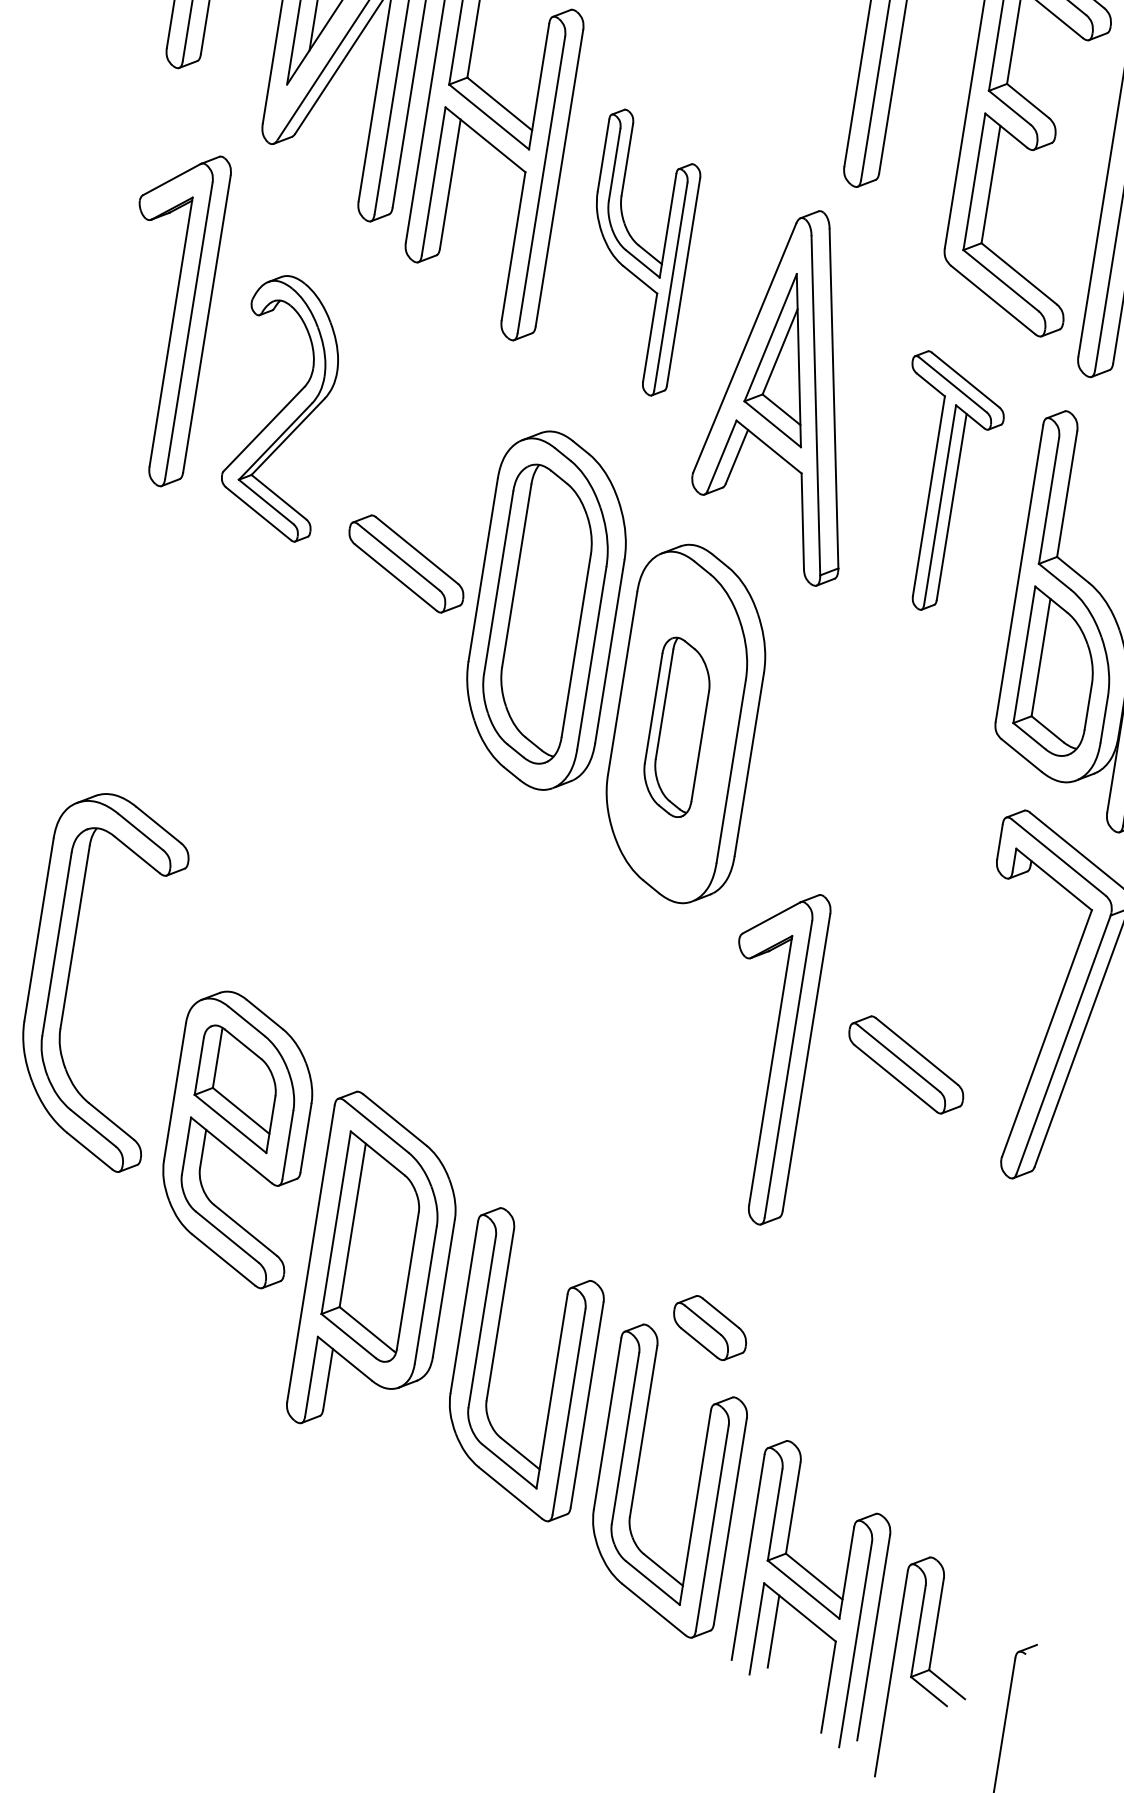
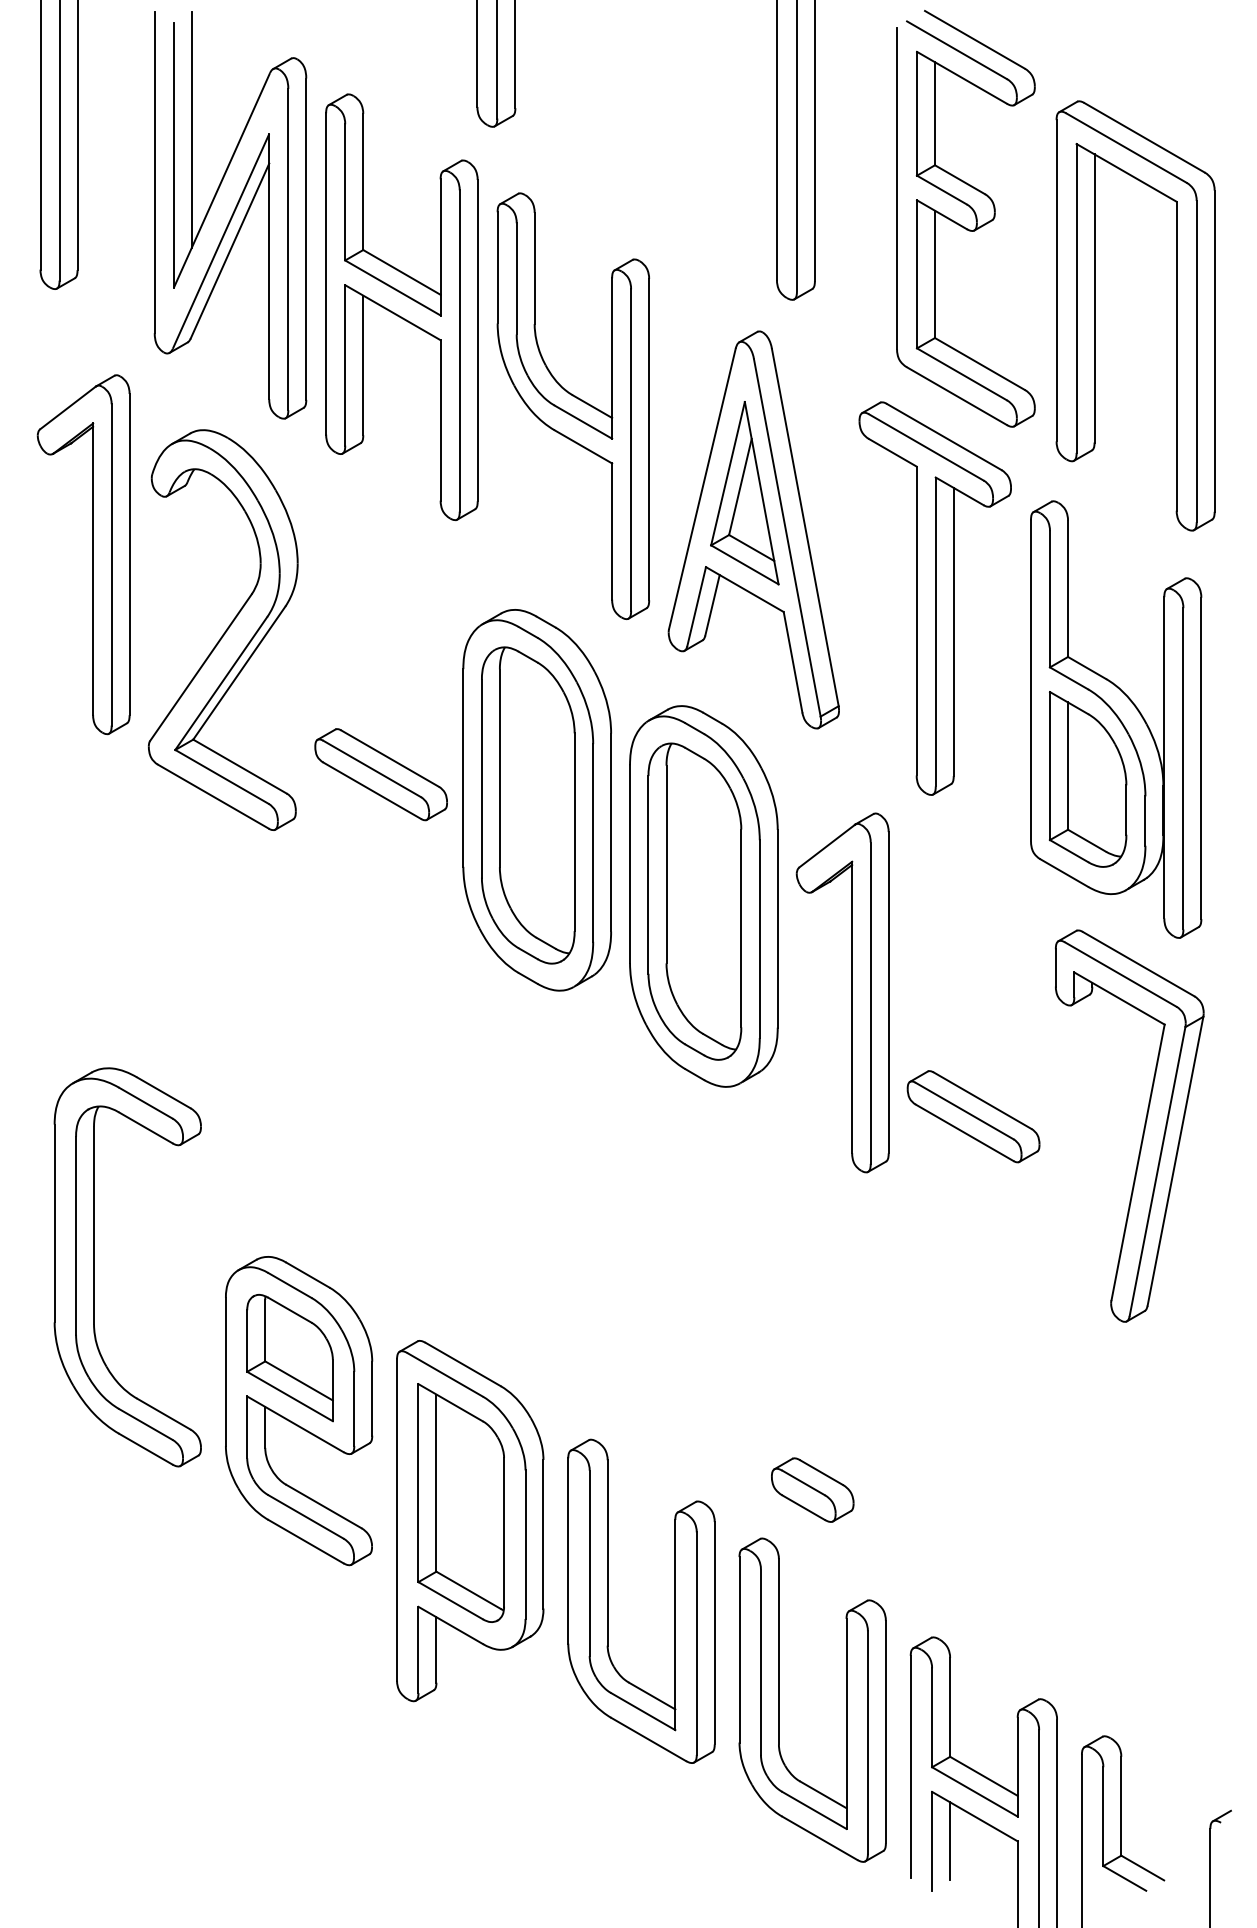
part: (638, 252) -> (573, 405), size x1.43
part: (282, 406) -> (223, 629), size x1.43
part: (942, 483) -> (934, 598), size x1.43
part: (676, 727) -> (694, 901), size x1.67
part: (772, 1056) -> (851, 992), moved
part: (906, 1064) -> (973, 1116), moved
part: (710, 1327) -> (812, 1489), moved

